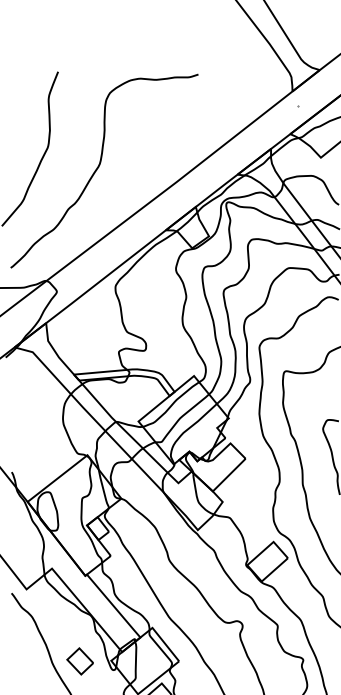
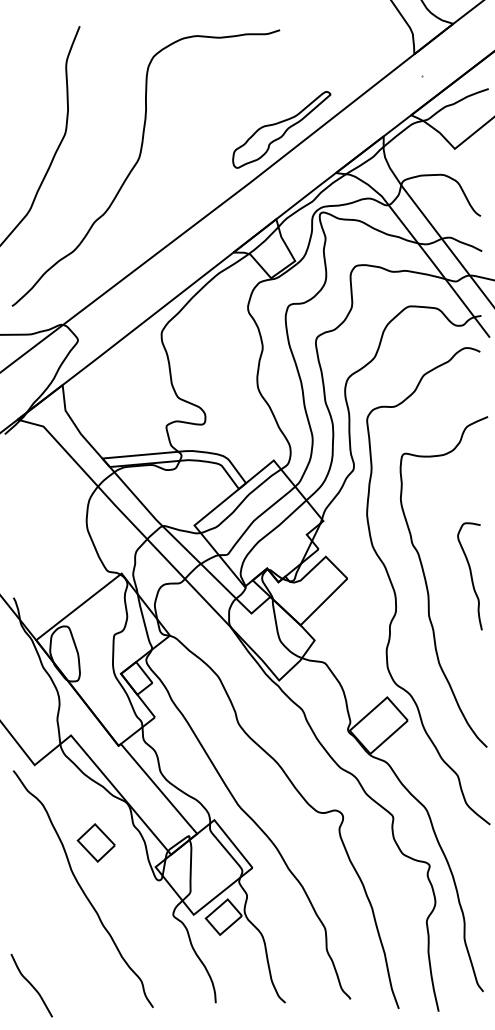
part: (199, 144) -> (281, 129), added
part: (79, 661) -> (95, 842), moved

